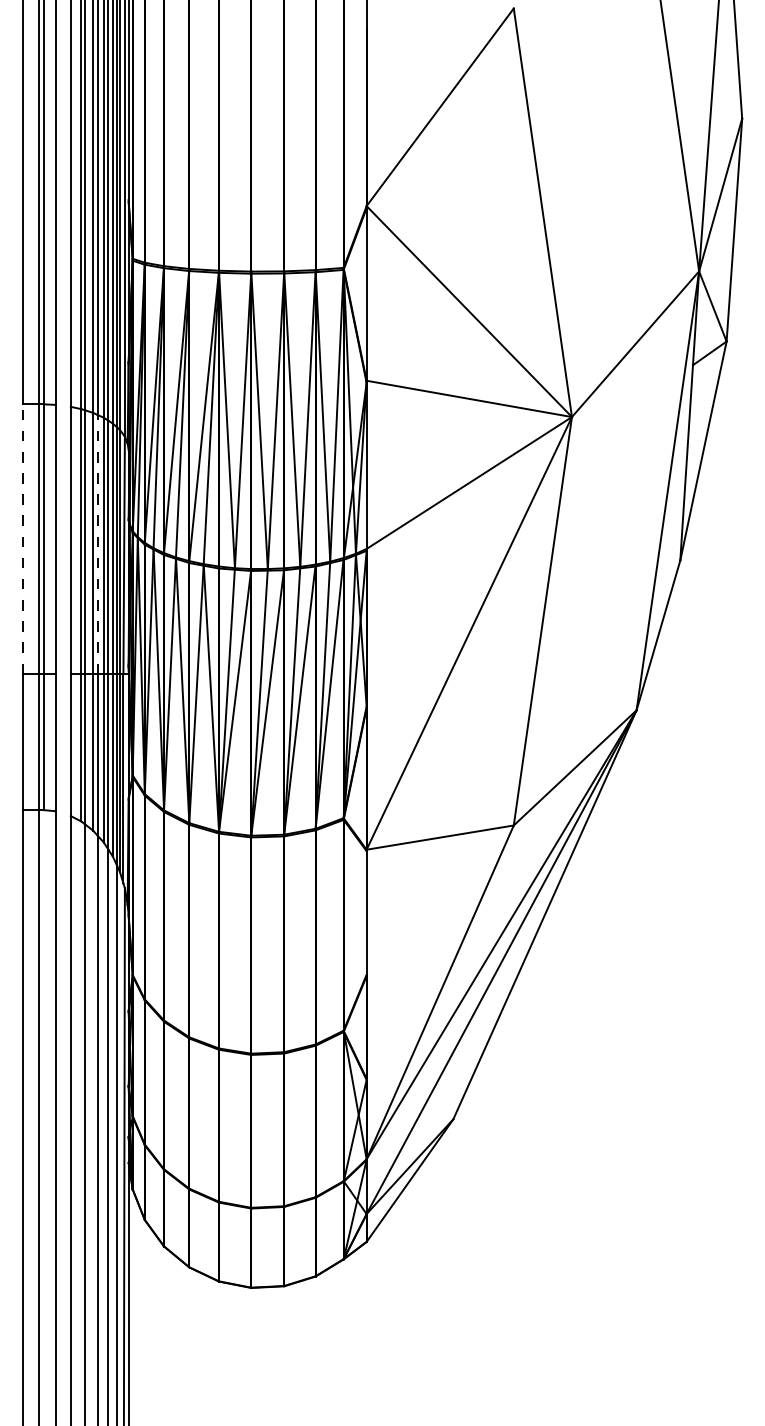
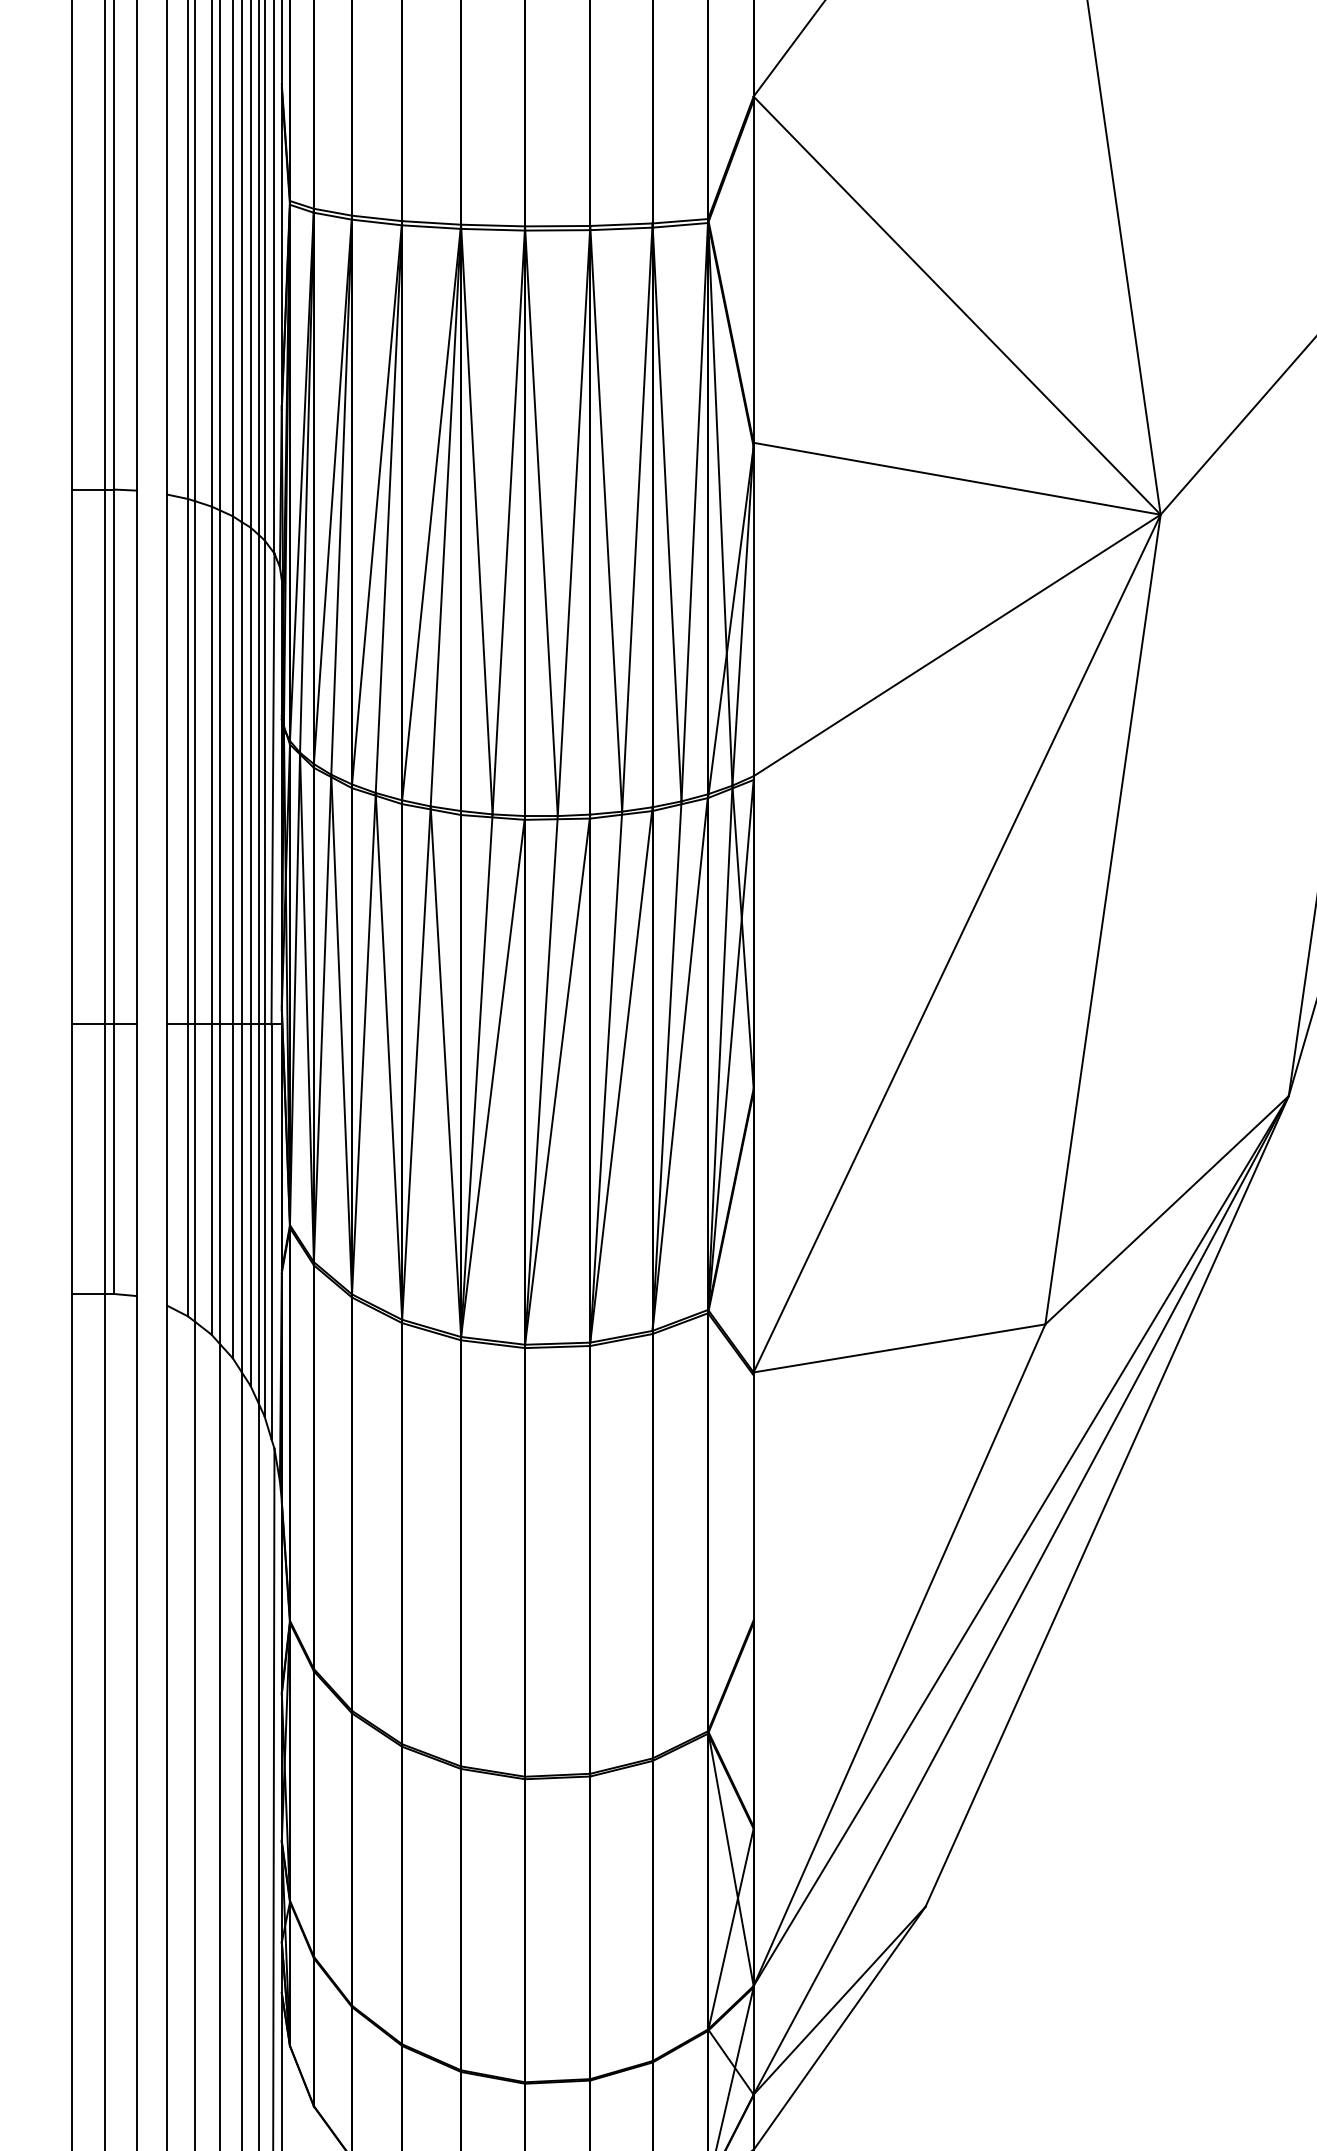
line: (22, 539) -> (71, 757), dashed -> solid
line: (97, 544) -> (220, 767), dashed -> solid

